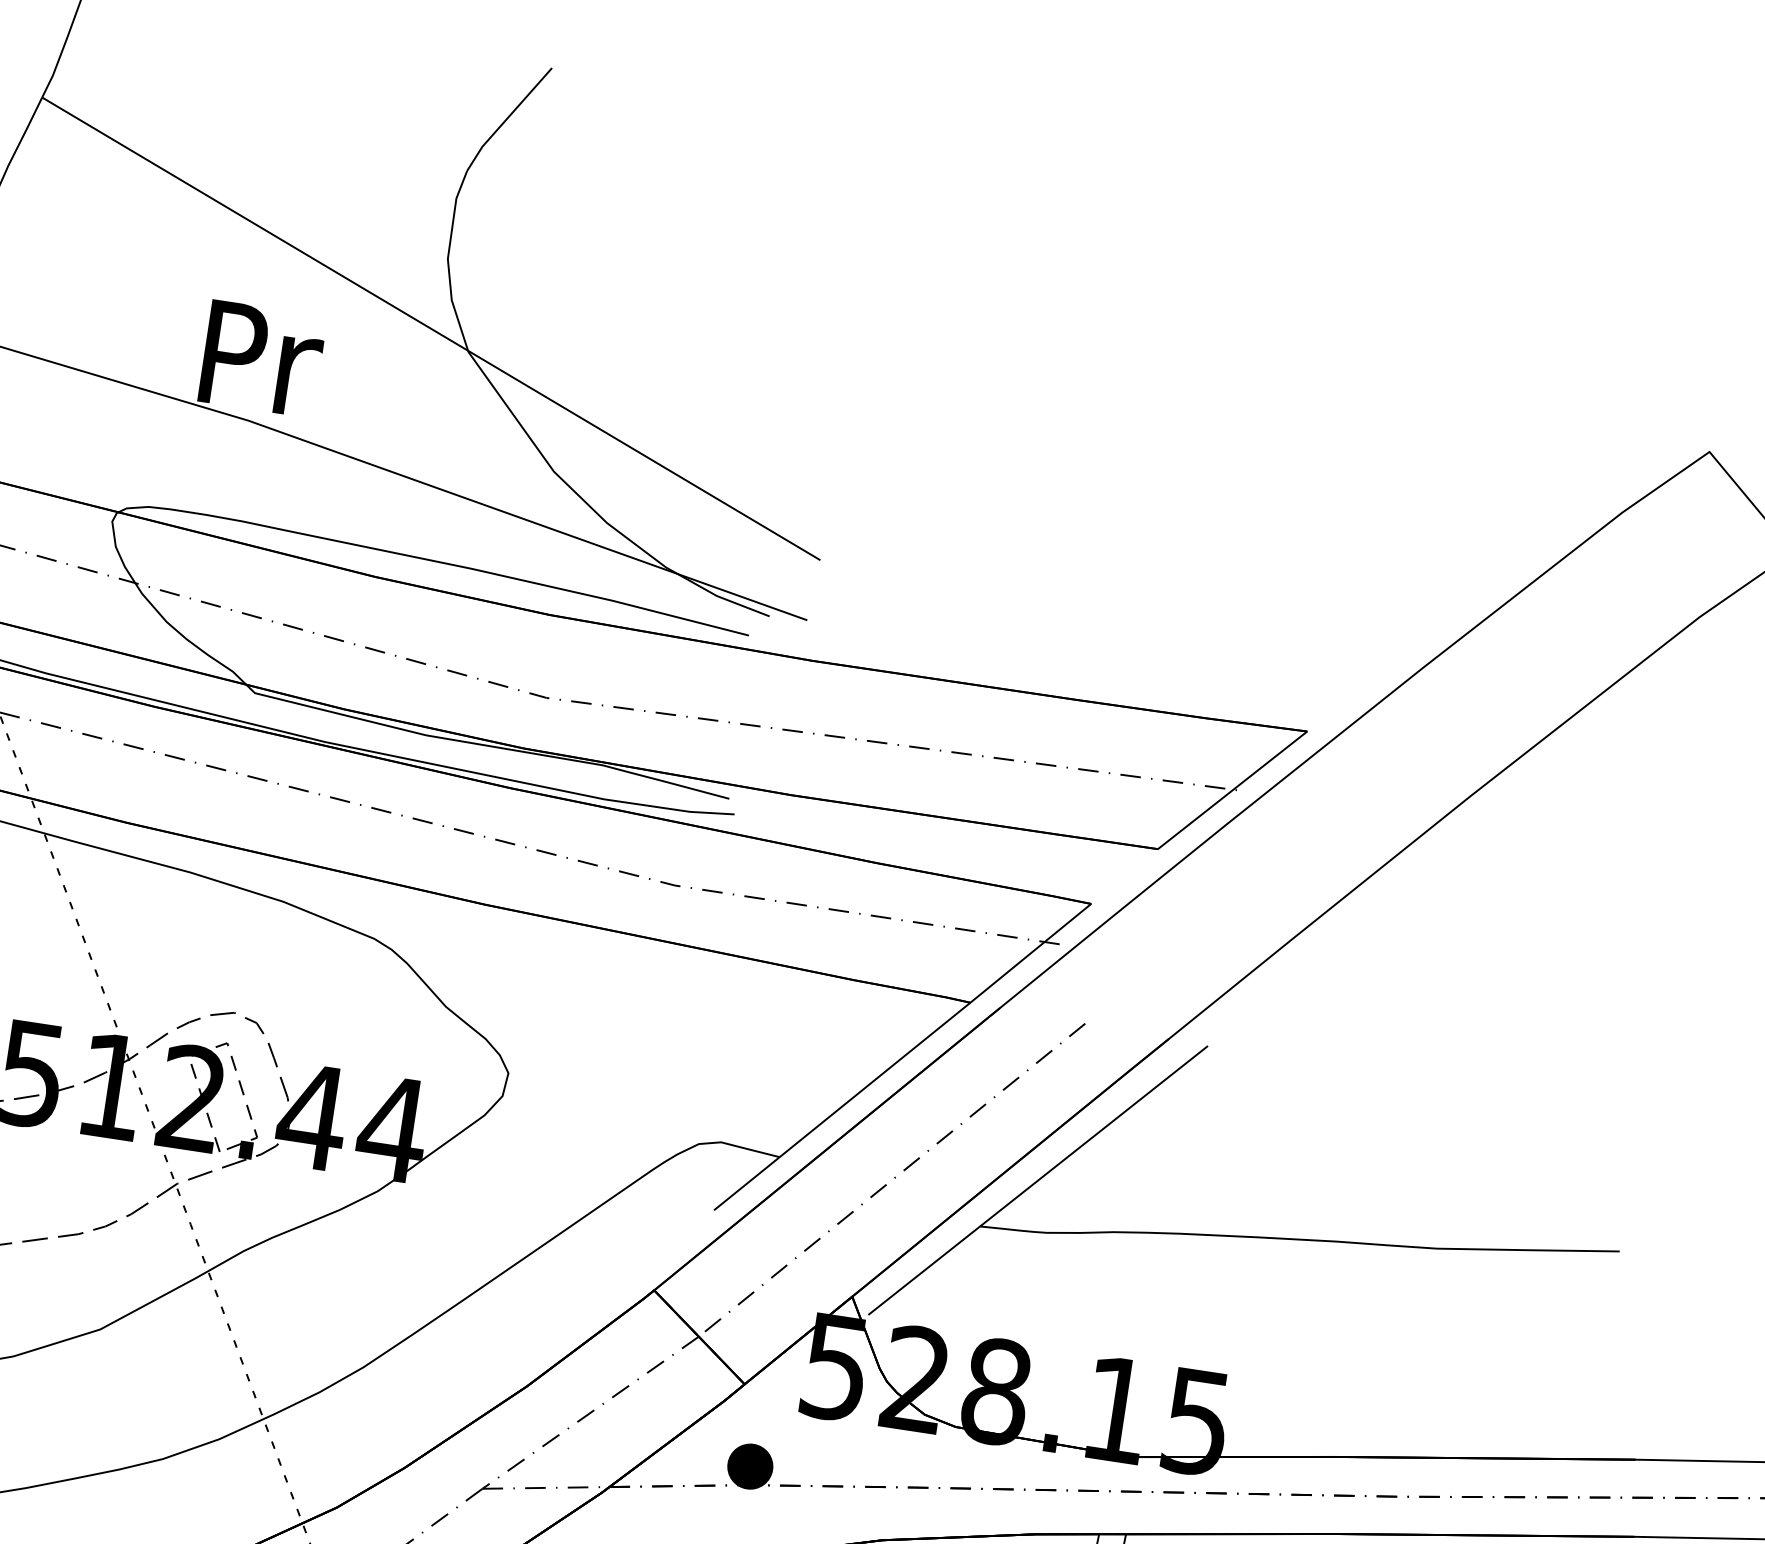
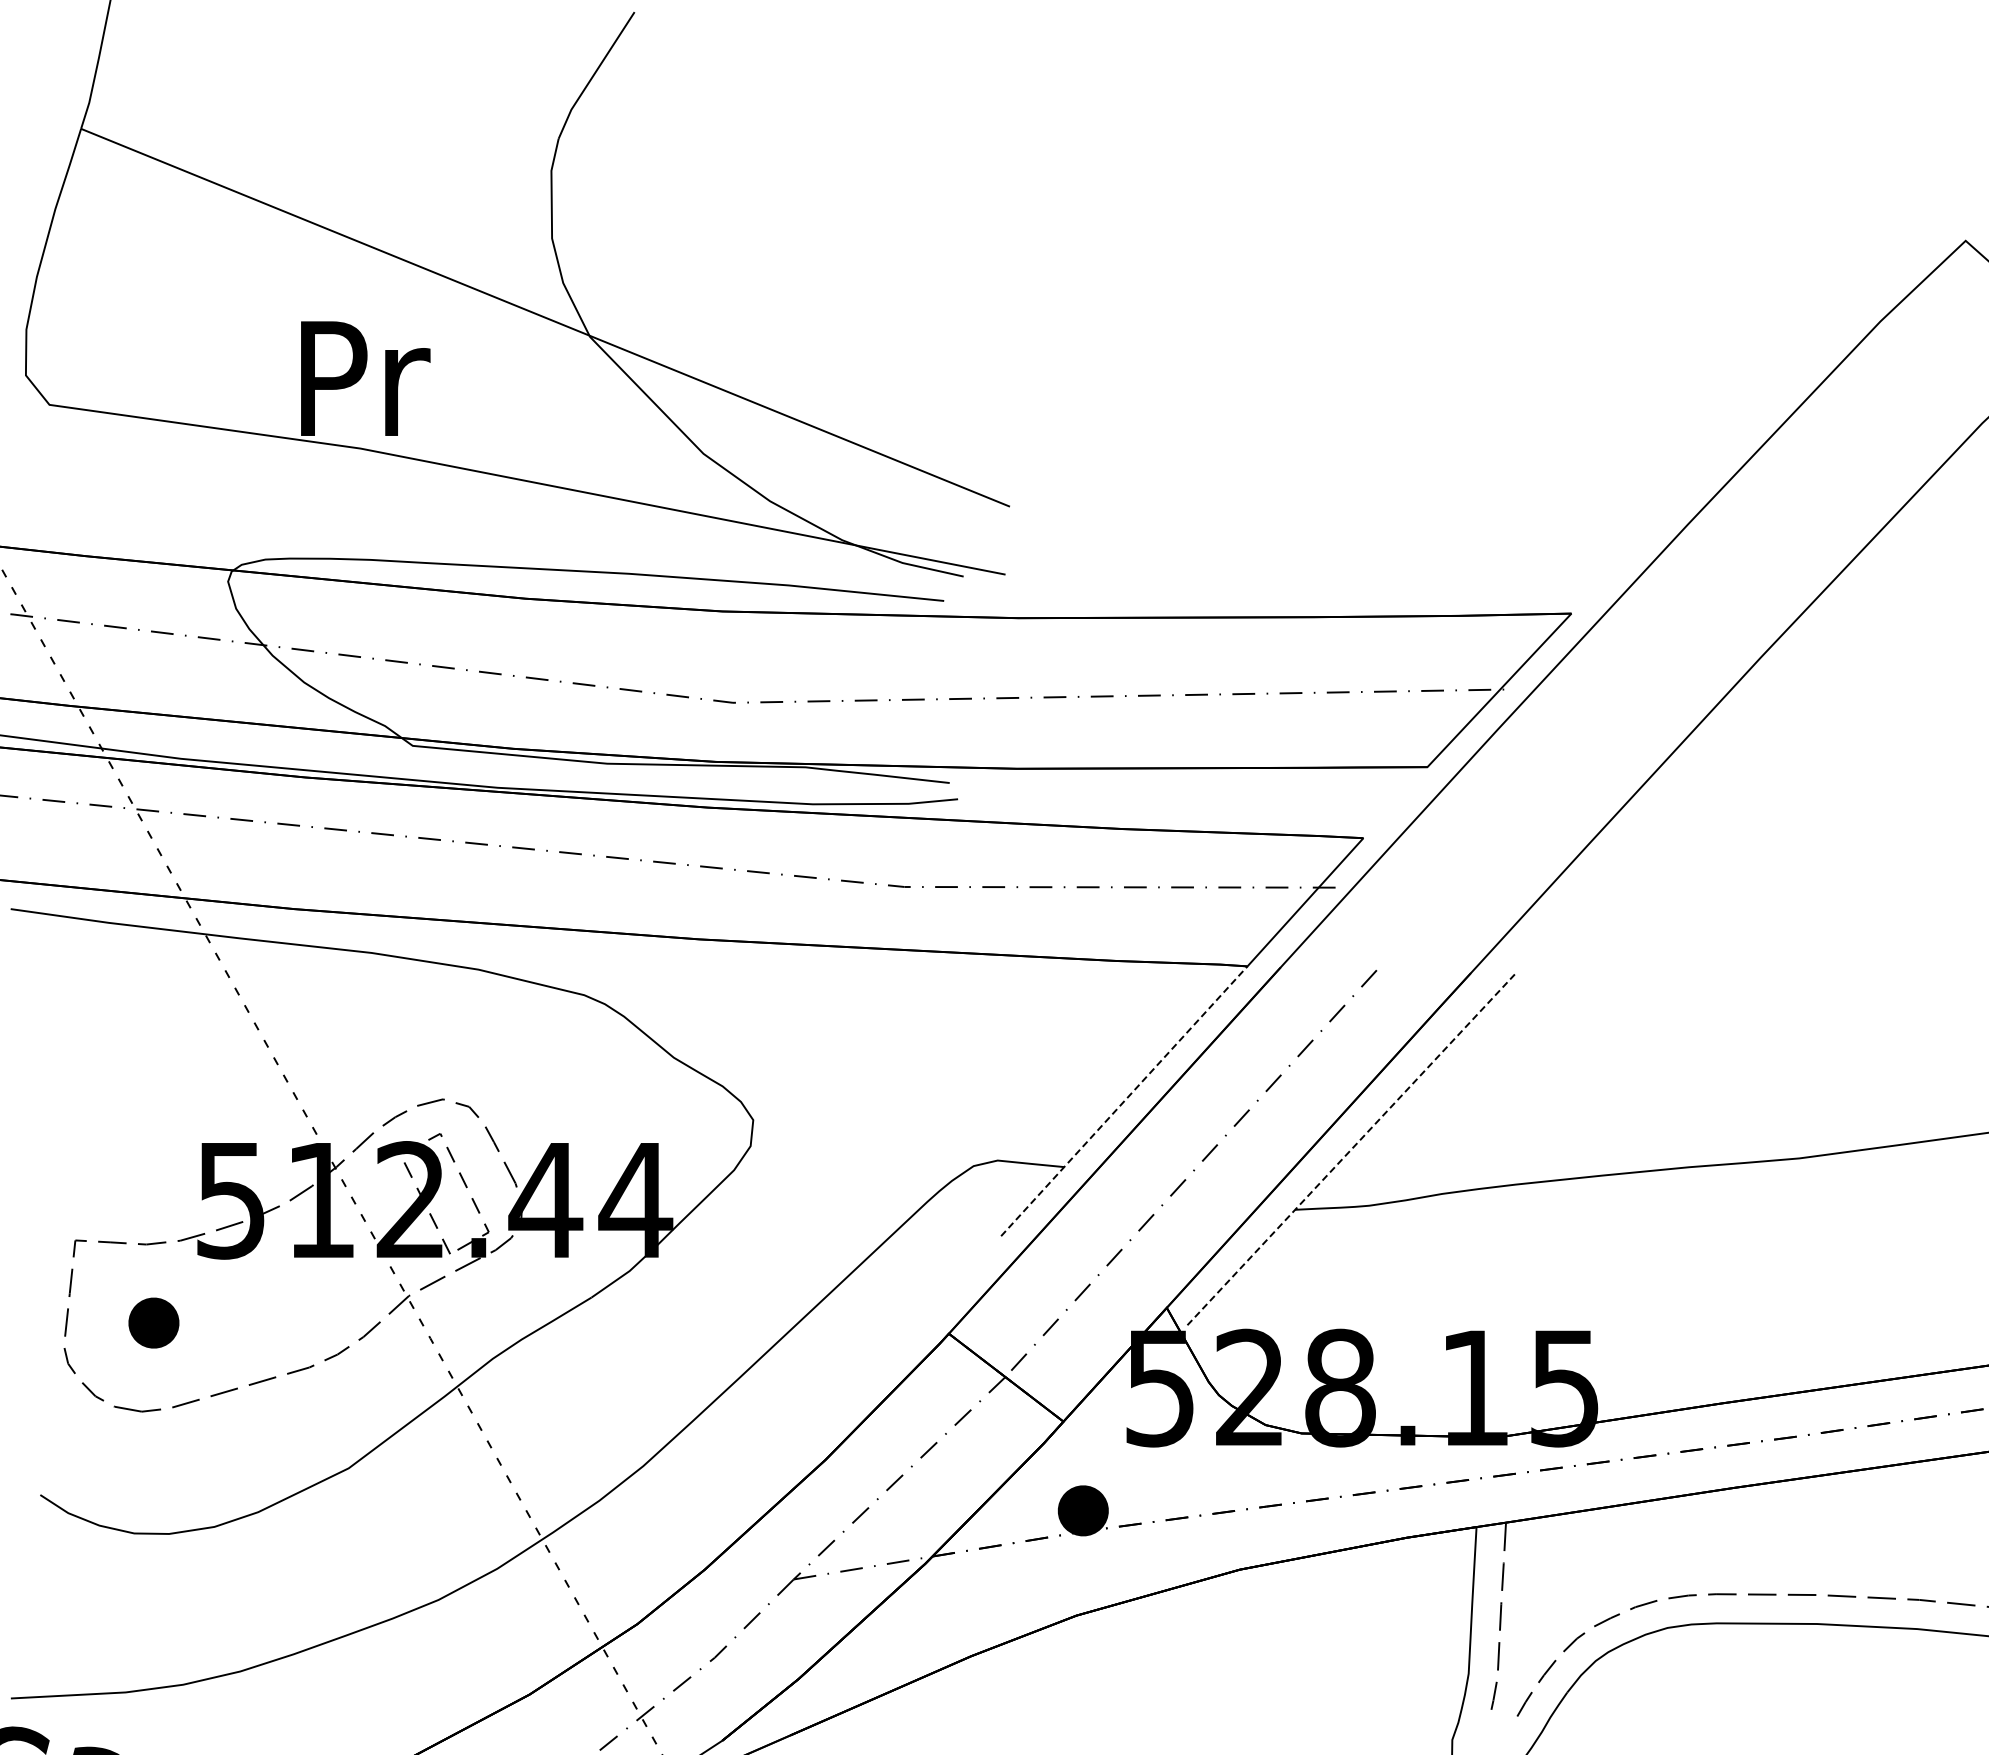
line: (842, 1106) -> (1124, 1101), solid -> dashed
line: (1038, 1180) -> (1351, 1149), solid -> dashed

